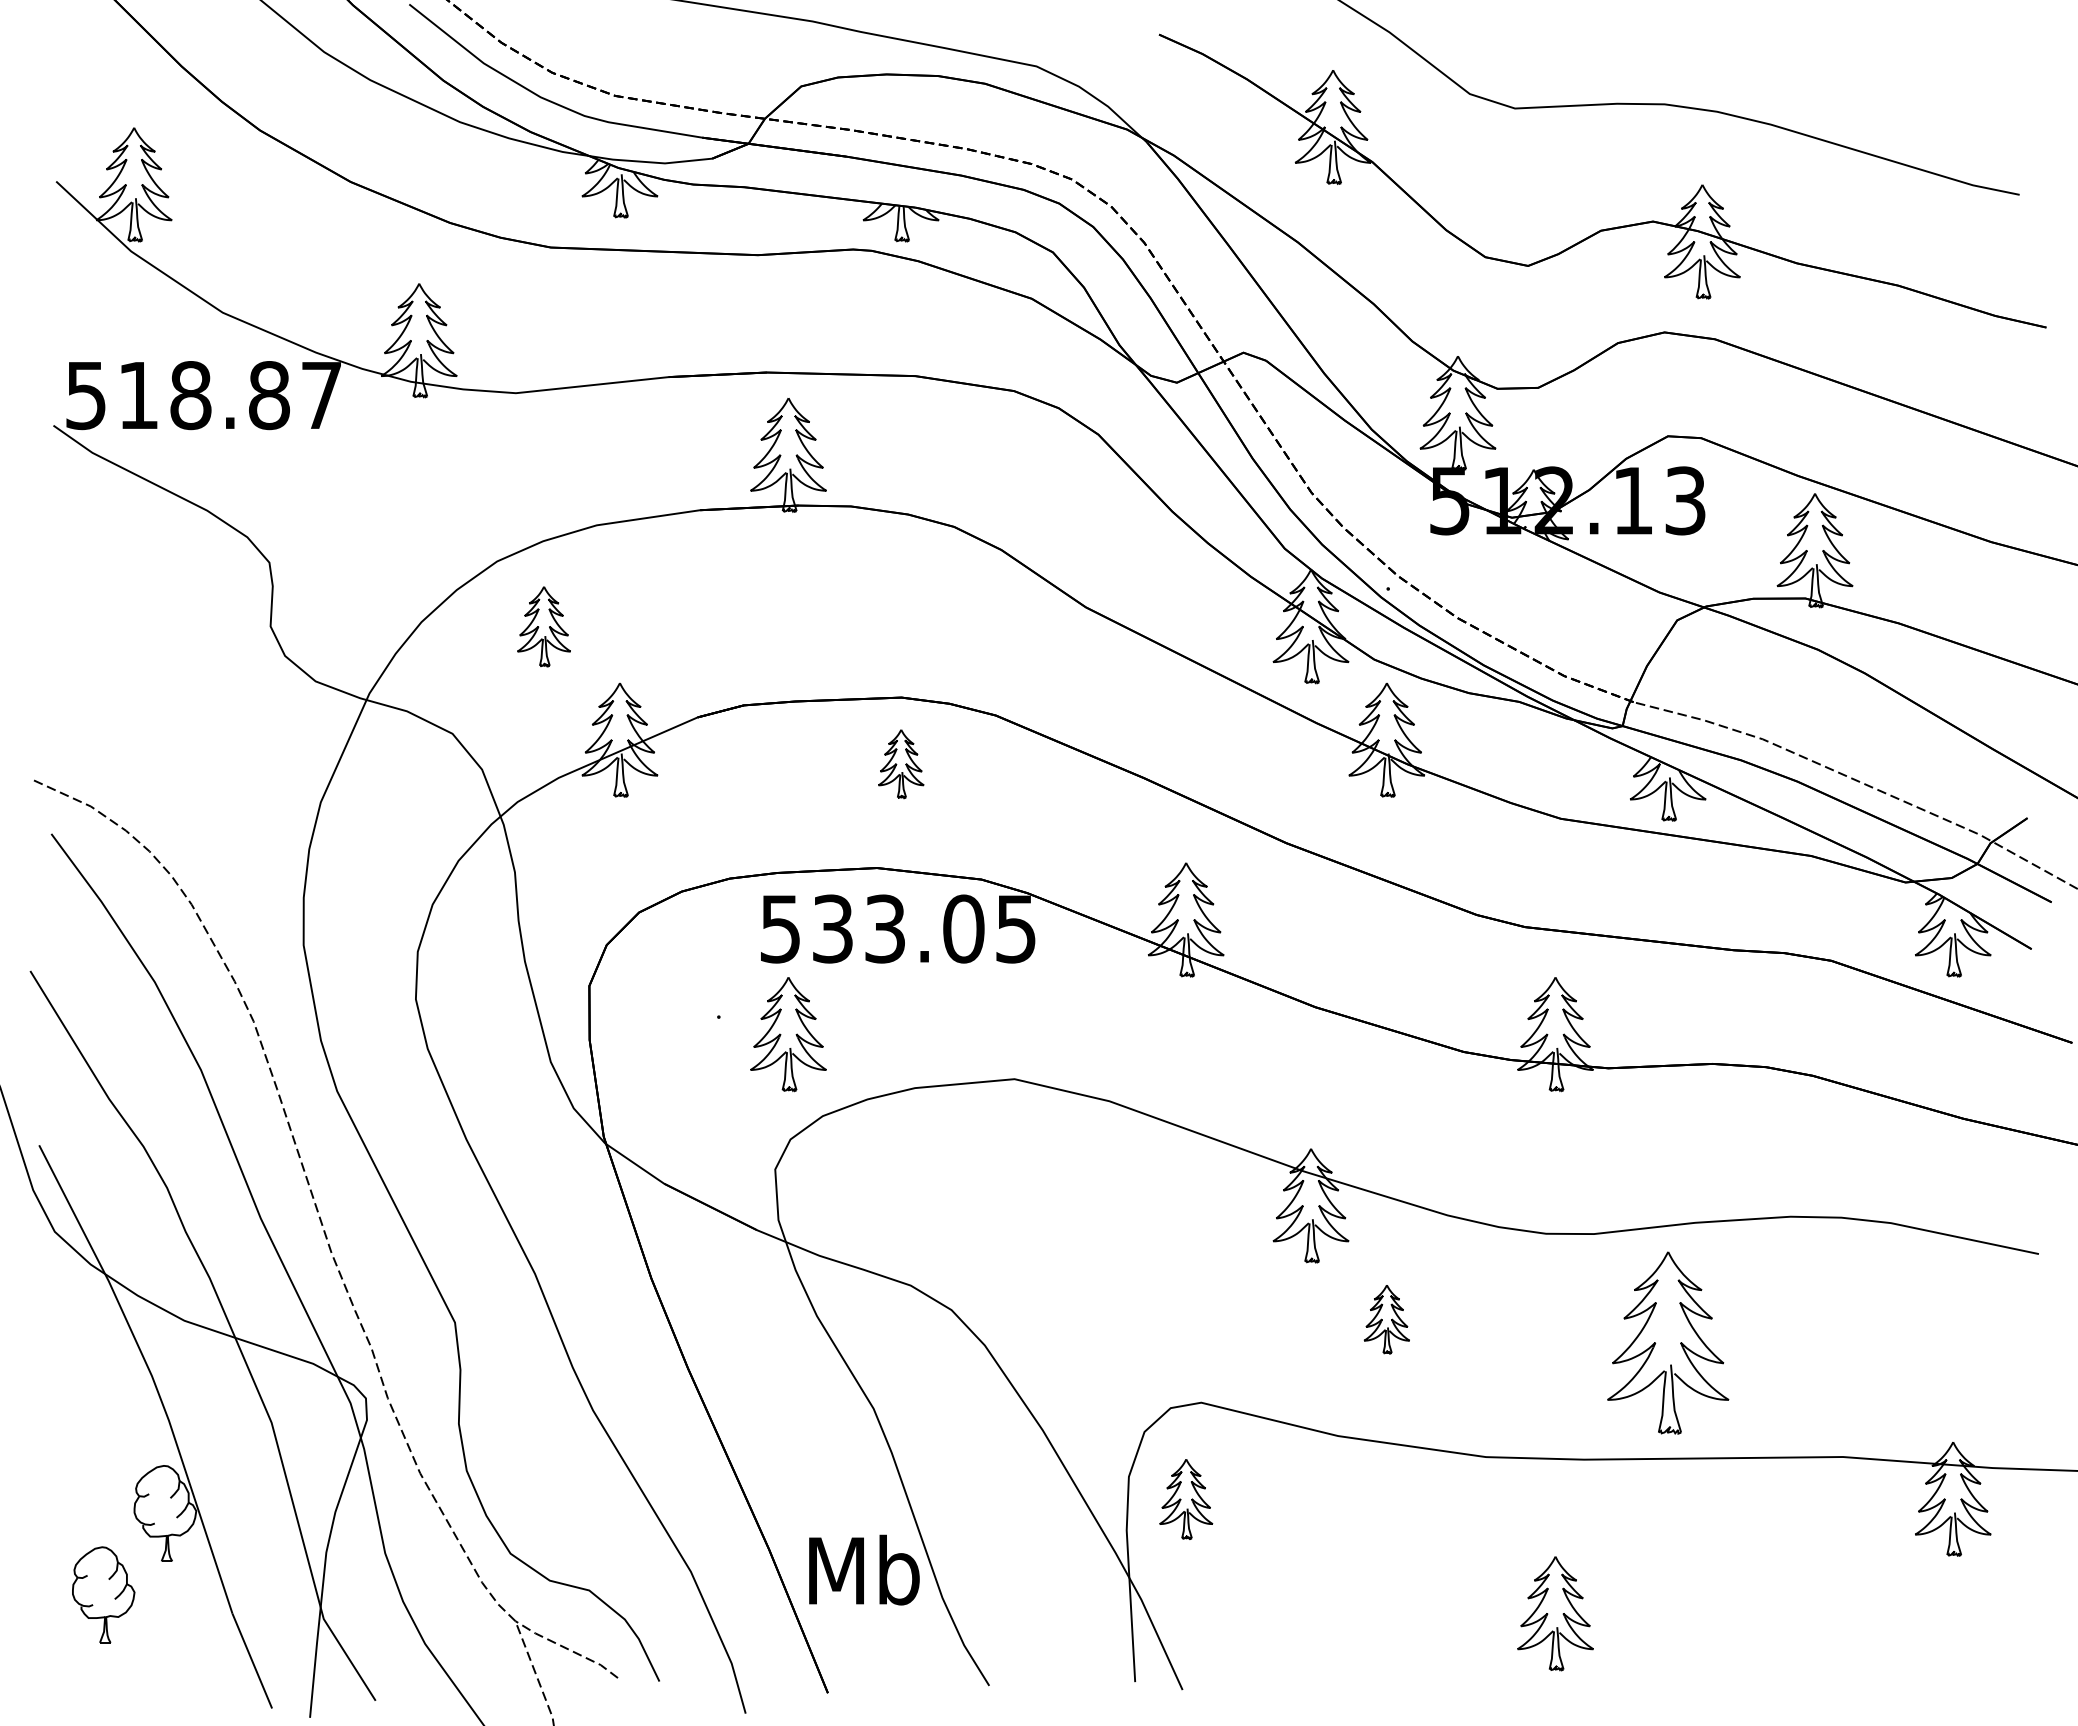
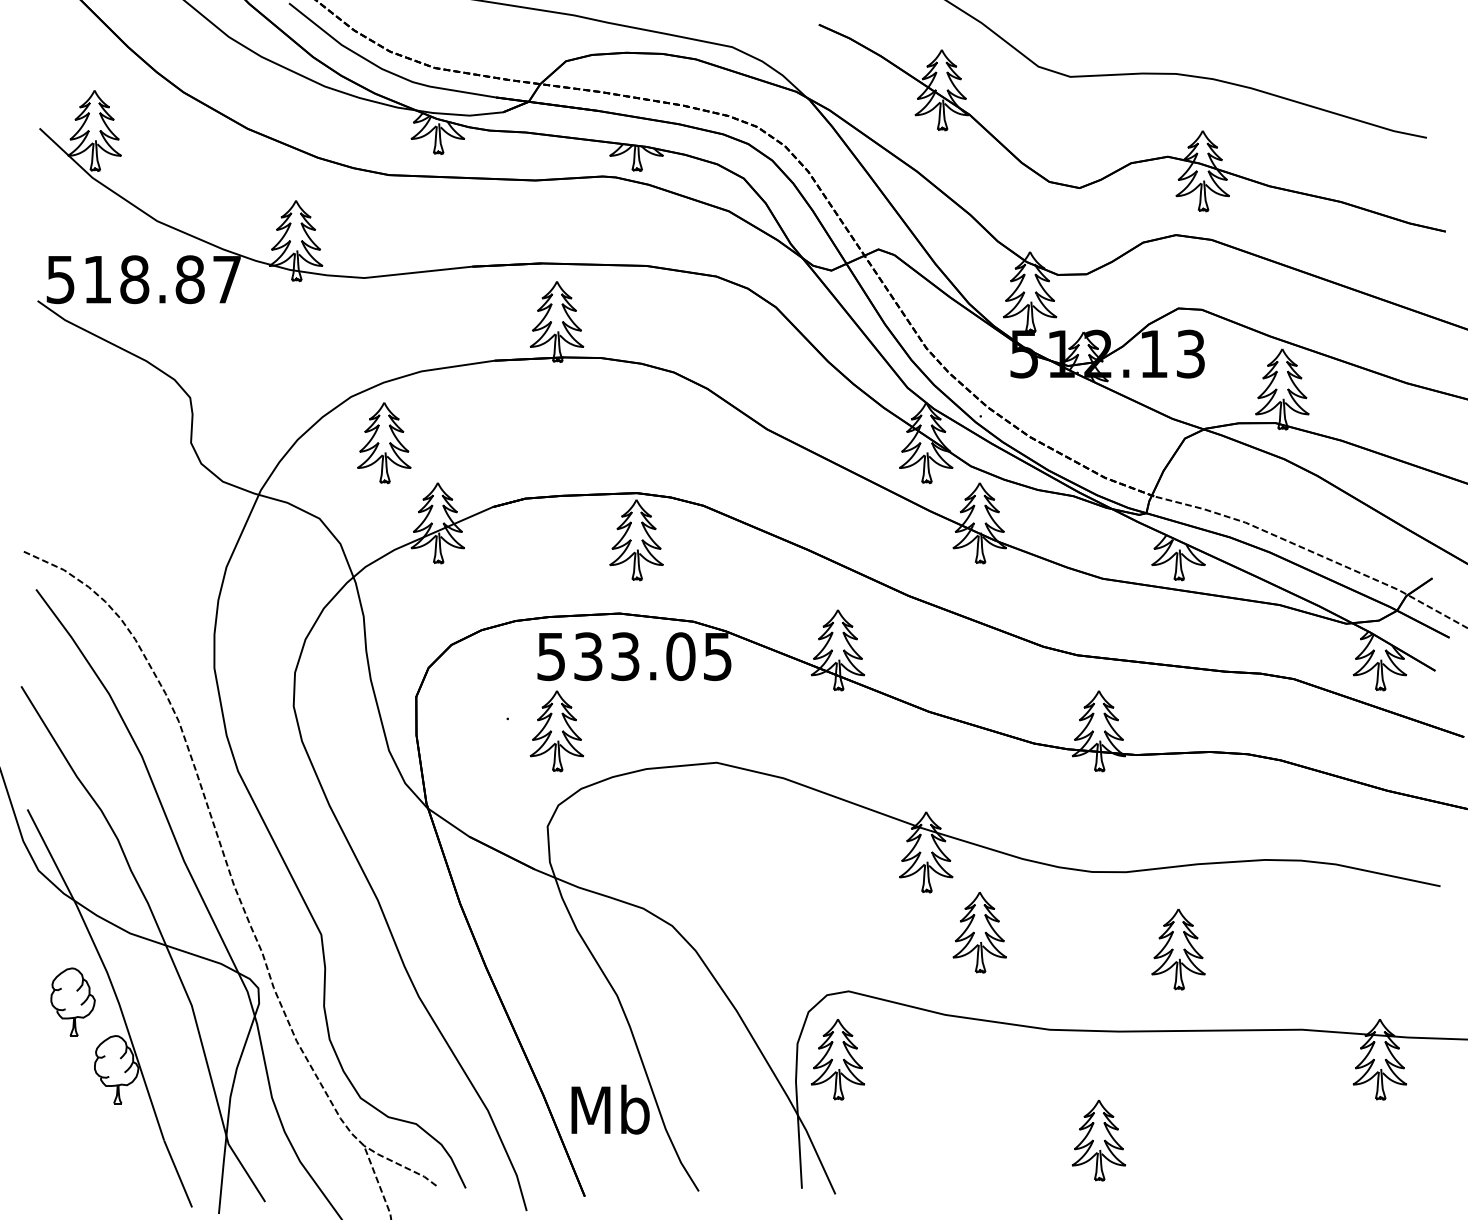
part: (543, 626) -> (383, 442), size x1.43
part: (901, 763) -> (636, 539), size x1.67
part: (1386, 1319) -> (979, 932), size x1.67
part: (1667, 1343) -> (1178, 949), size x0.62
part: (1186, 1499) -> (838, 1059), size x1.43
part: (103, 1594) -> (72, 1001), moved

